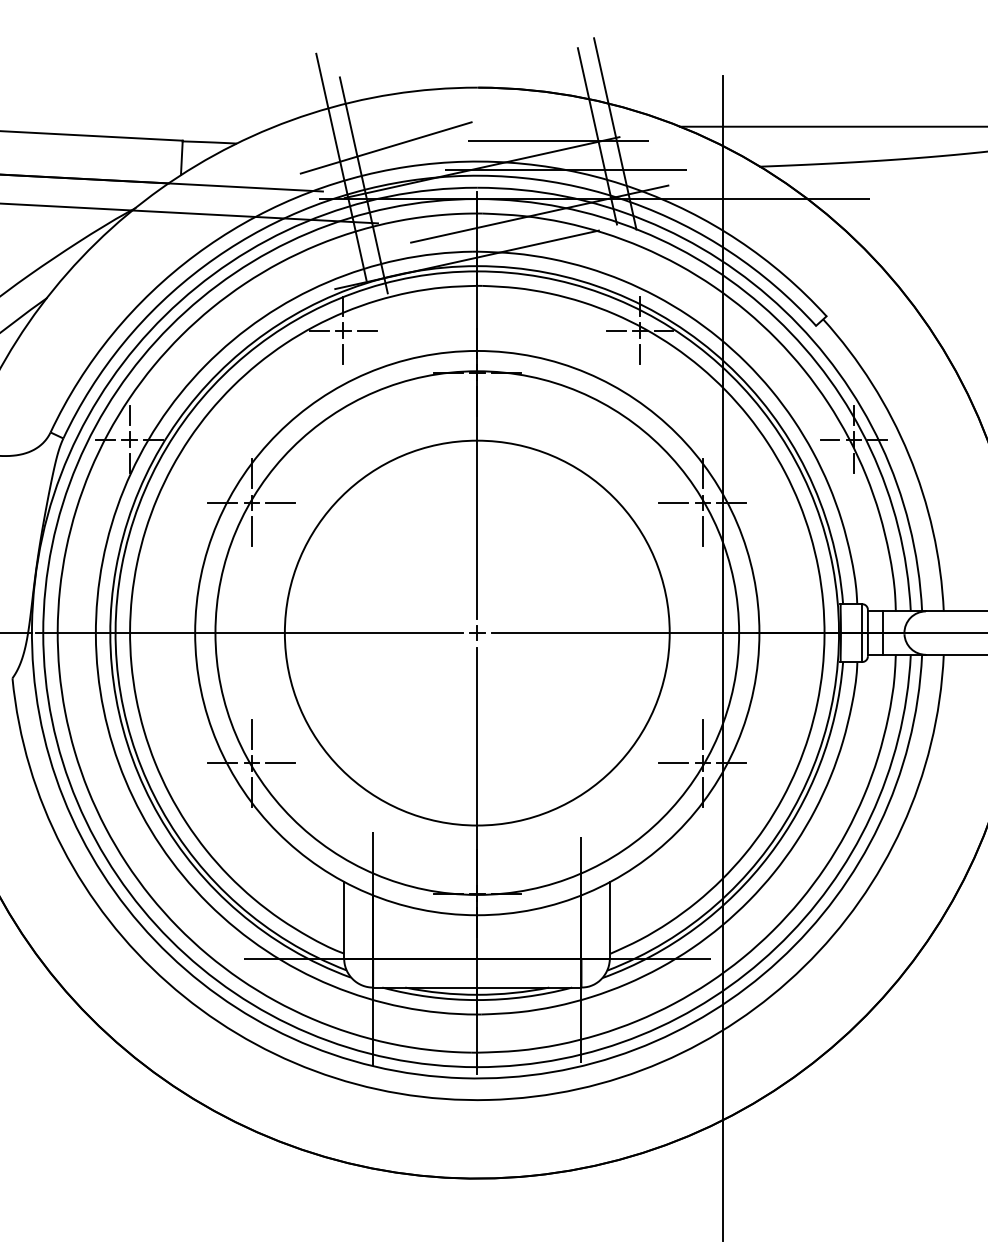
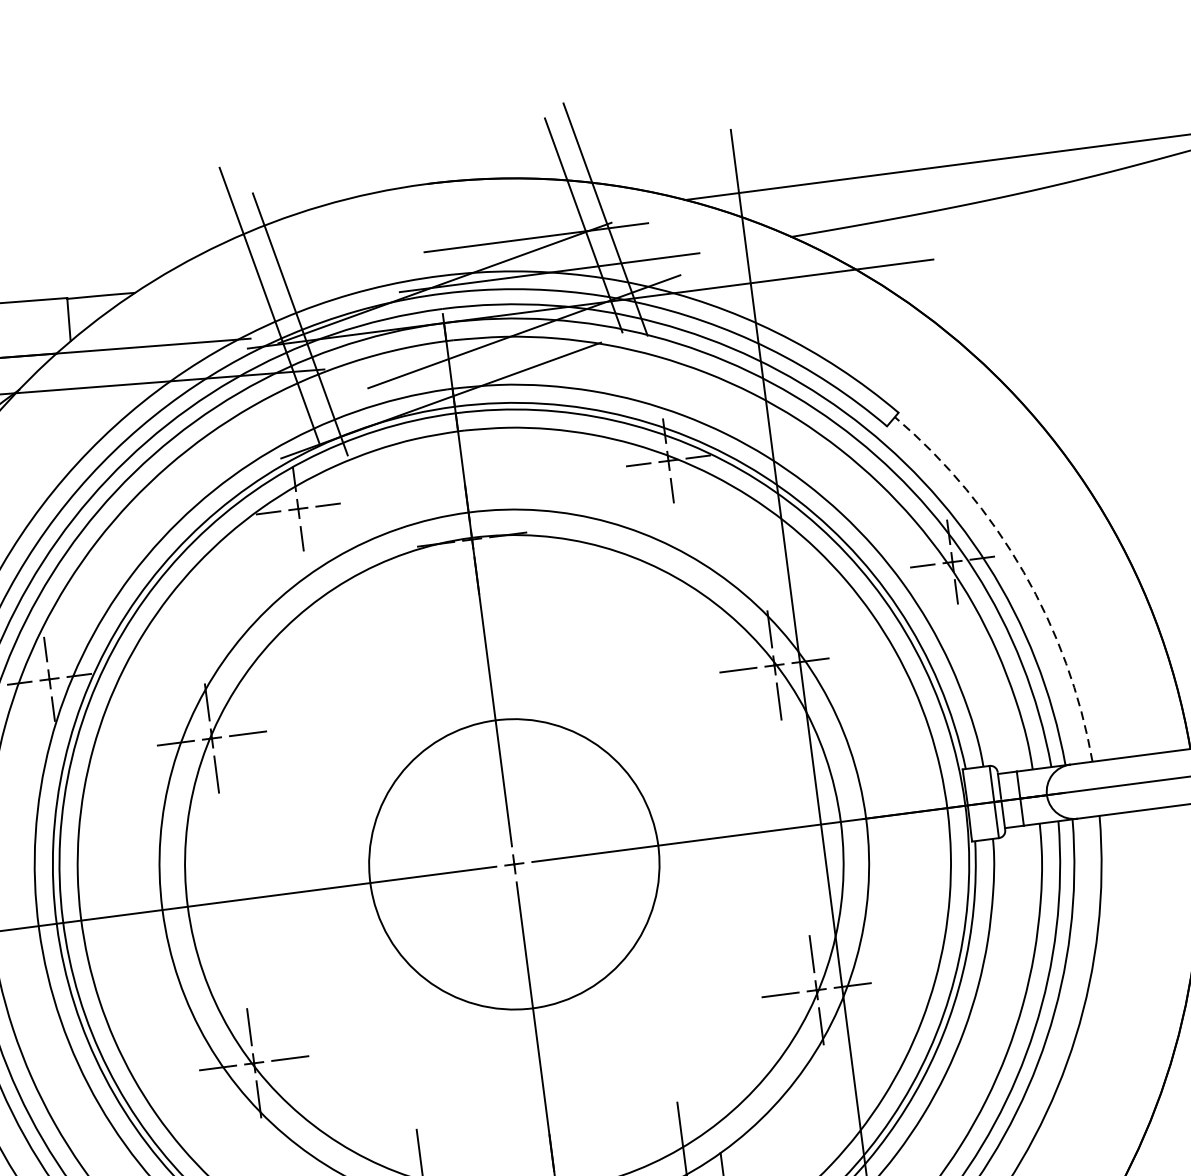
line: (385, 147) -> (321, 273), removed
arc: (908, 454) -> (1023, 571), solid -> dashed
circle: (476, 632) -> (513, 863), size x0.6

